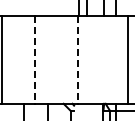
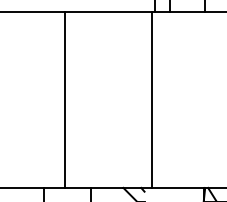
line: (34, 60) -> (64, 100), dashed -> solid
line: (77, 60) -> (151, 100), dashed -> solid

